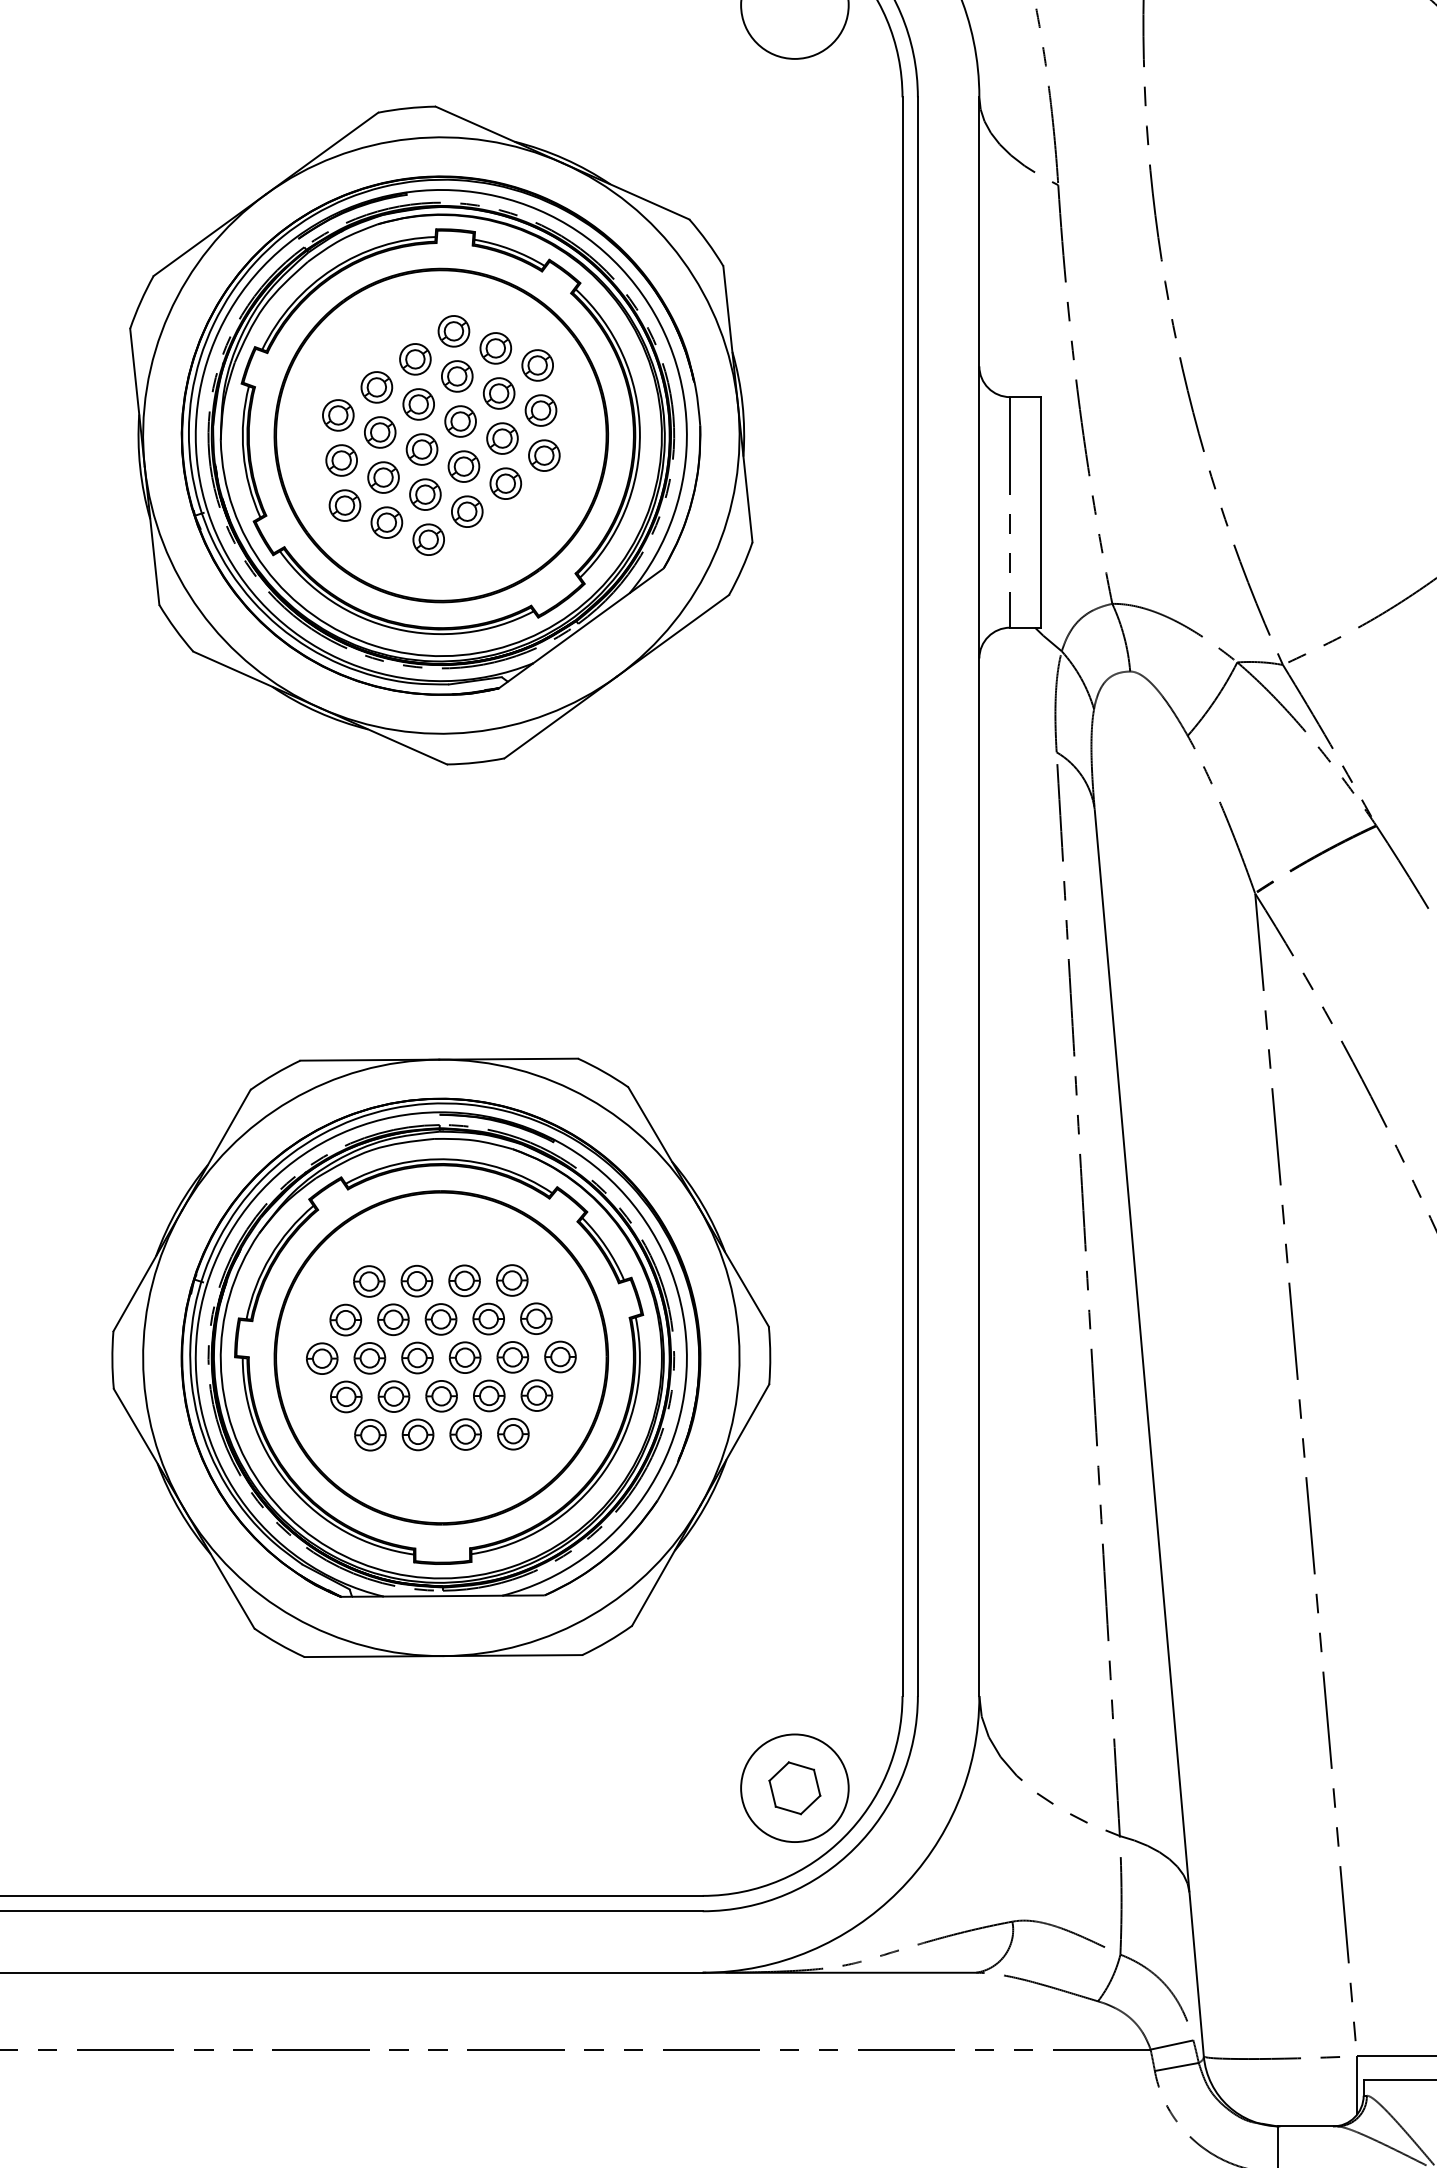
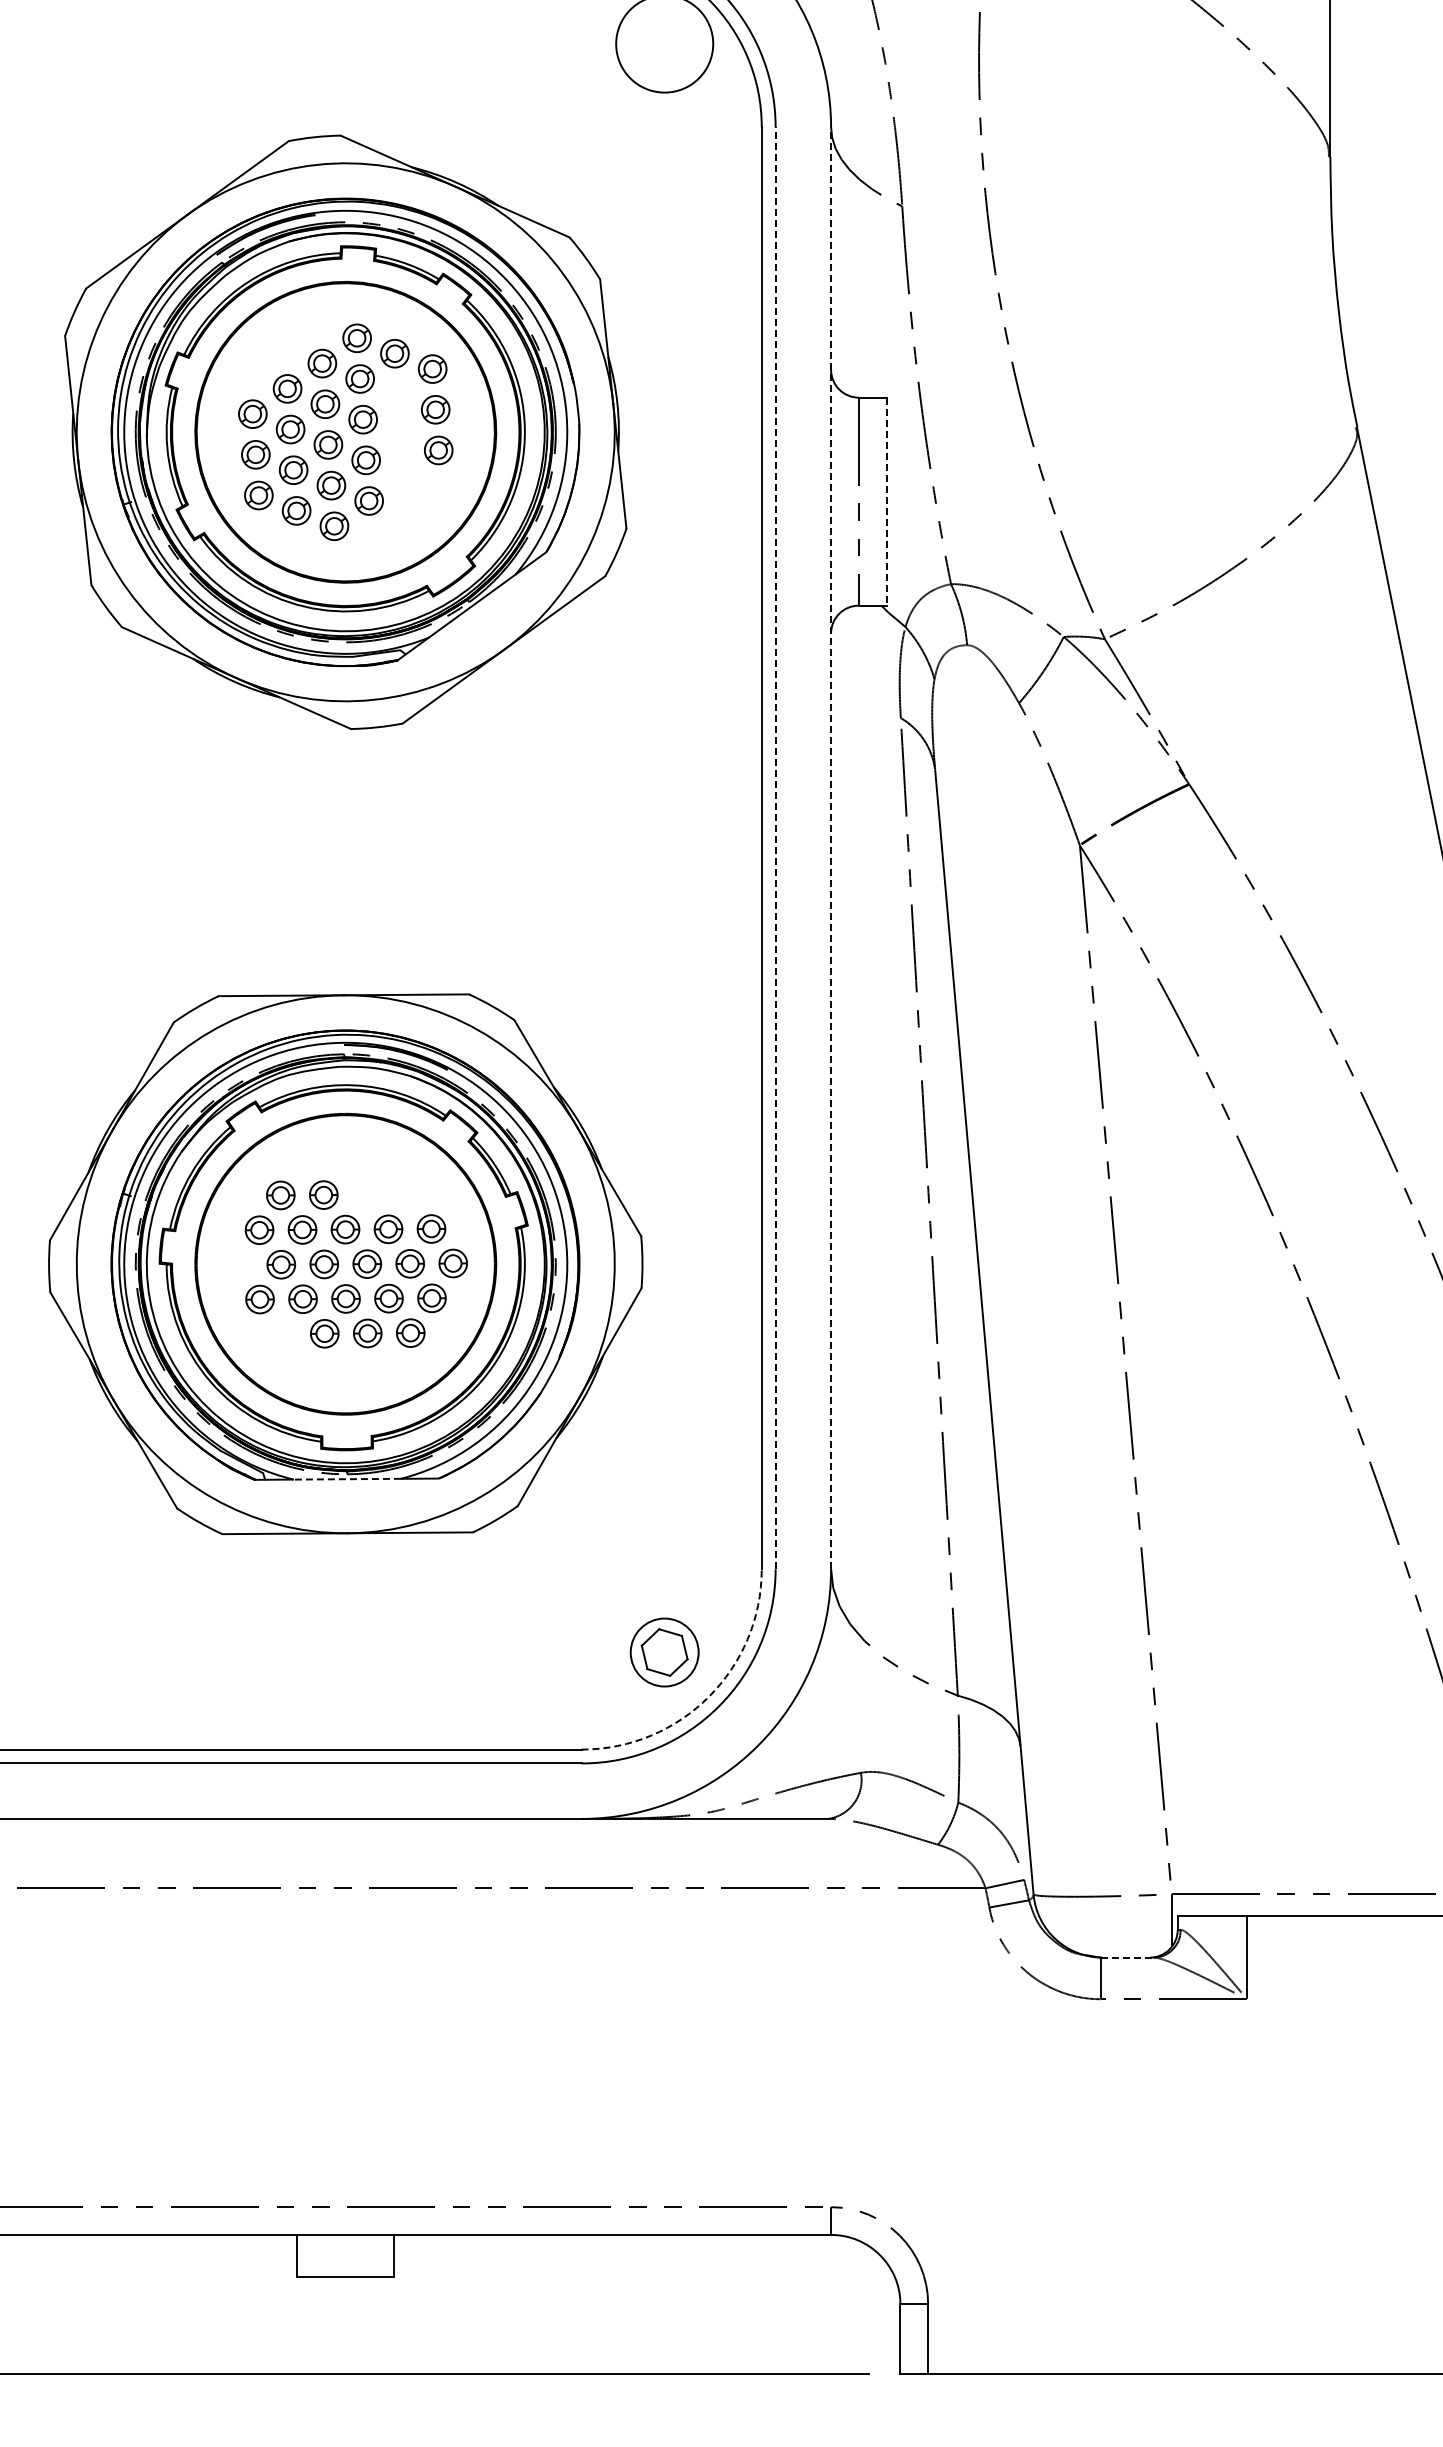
part: (498, 393) -> (397, 394), removed
part: (502, 437) -> (400, 434), removed
part: (505, 483) -> (403, 475), removed
line: (1040, 512) -> (886, 501), solid -> dashed
line: (917, 895) -> (775, 847), solid -> dashed
line: (979, 895) -> (831, 847), solid -> dashed
part: (464, 1280) -> (366, 1194), removed
part: (511, 1280) -> (409, 1194), removed
part: (322, 1358) -> (238, 1264), removed
part: (370, 1434) -> (281, 1333), removed
line: (443, 1596) -> (347, 1479), solid -> dashed
circle: (794, 1788) -> (664, 1652), size x0.7
arc: (843, 1837) -> (708, 1696), solid -> dashed
line: (1307, 2126) -> (1127, 1957), solid -> dashed

